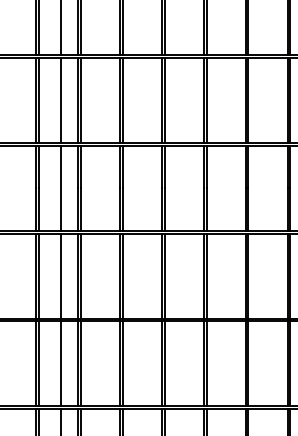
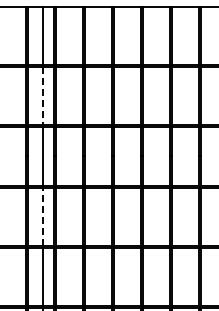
line: (61, 101) -> (43, 96), solid -> dashed
line: (61, 275) -> (43, 216), solid -> dashed

